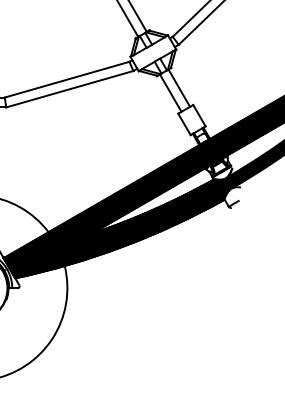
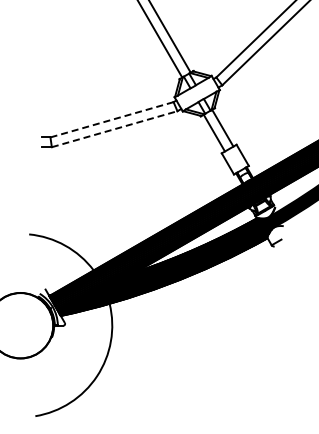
line: (66, 79) -> (111, 119), solid -> dashed
line: (70, 89) -> (115, 129), solid -> dashed

